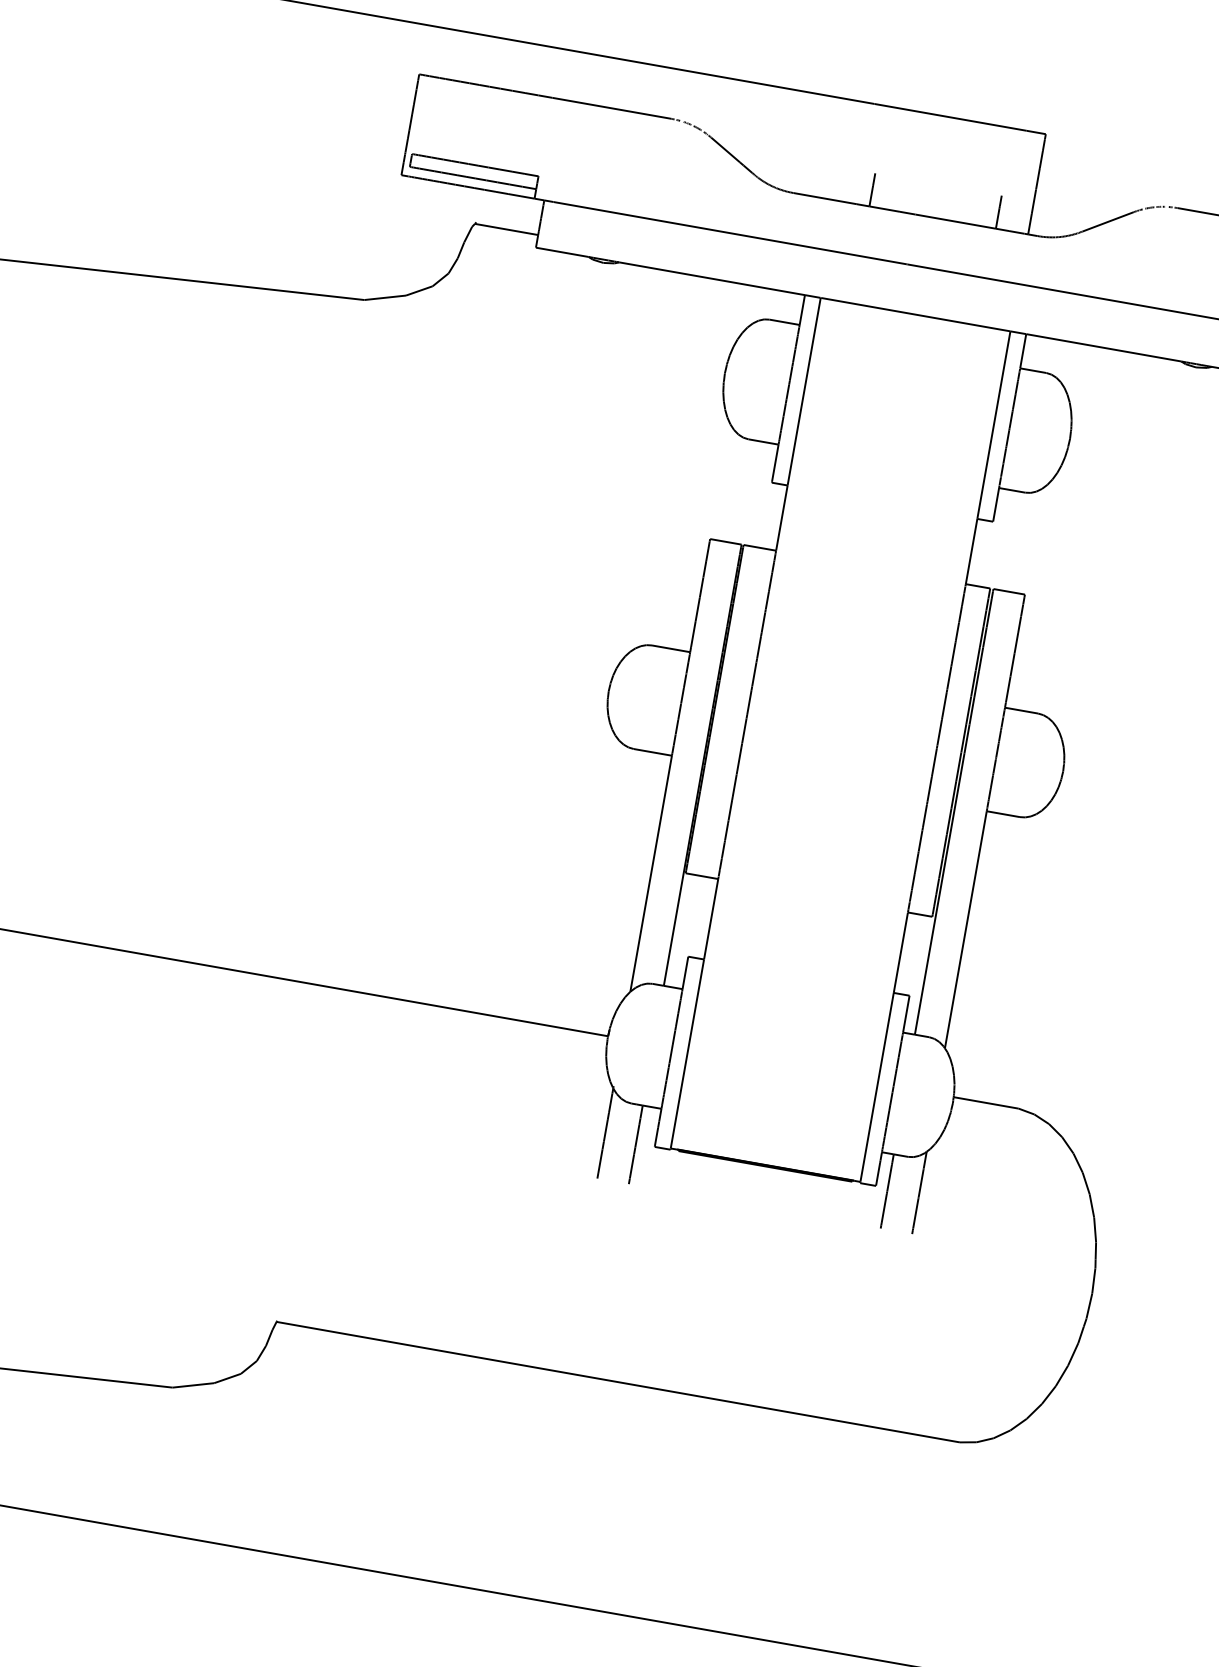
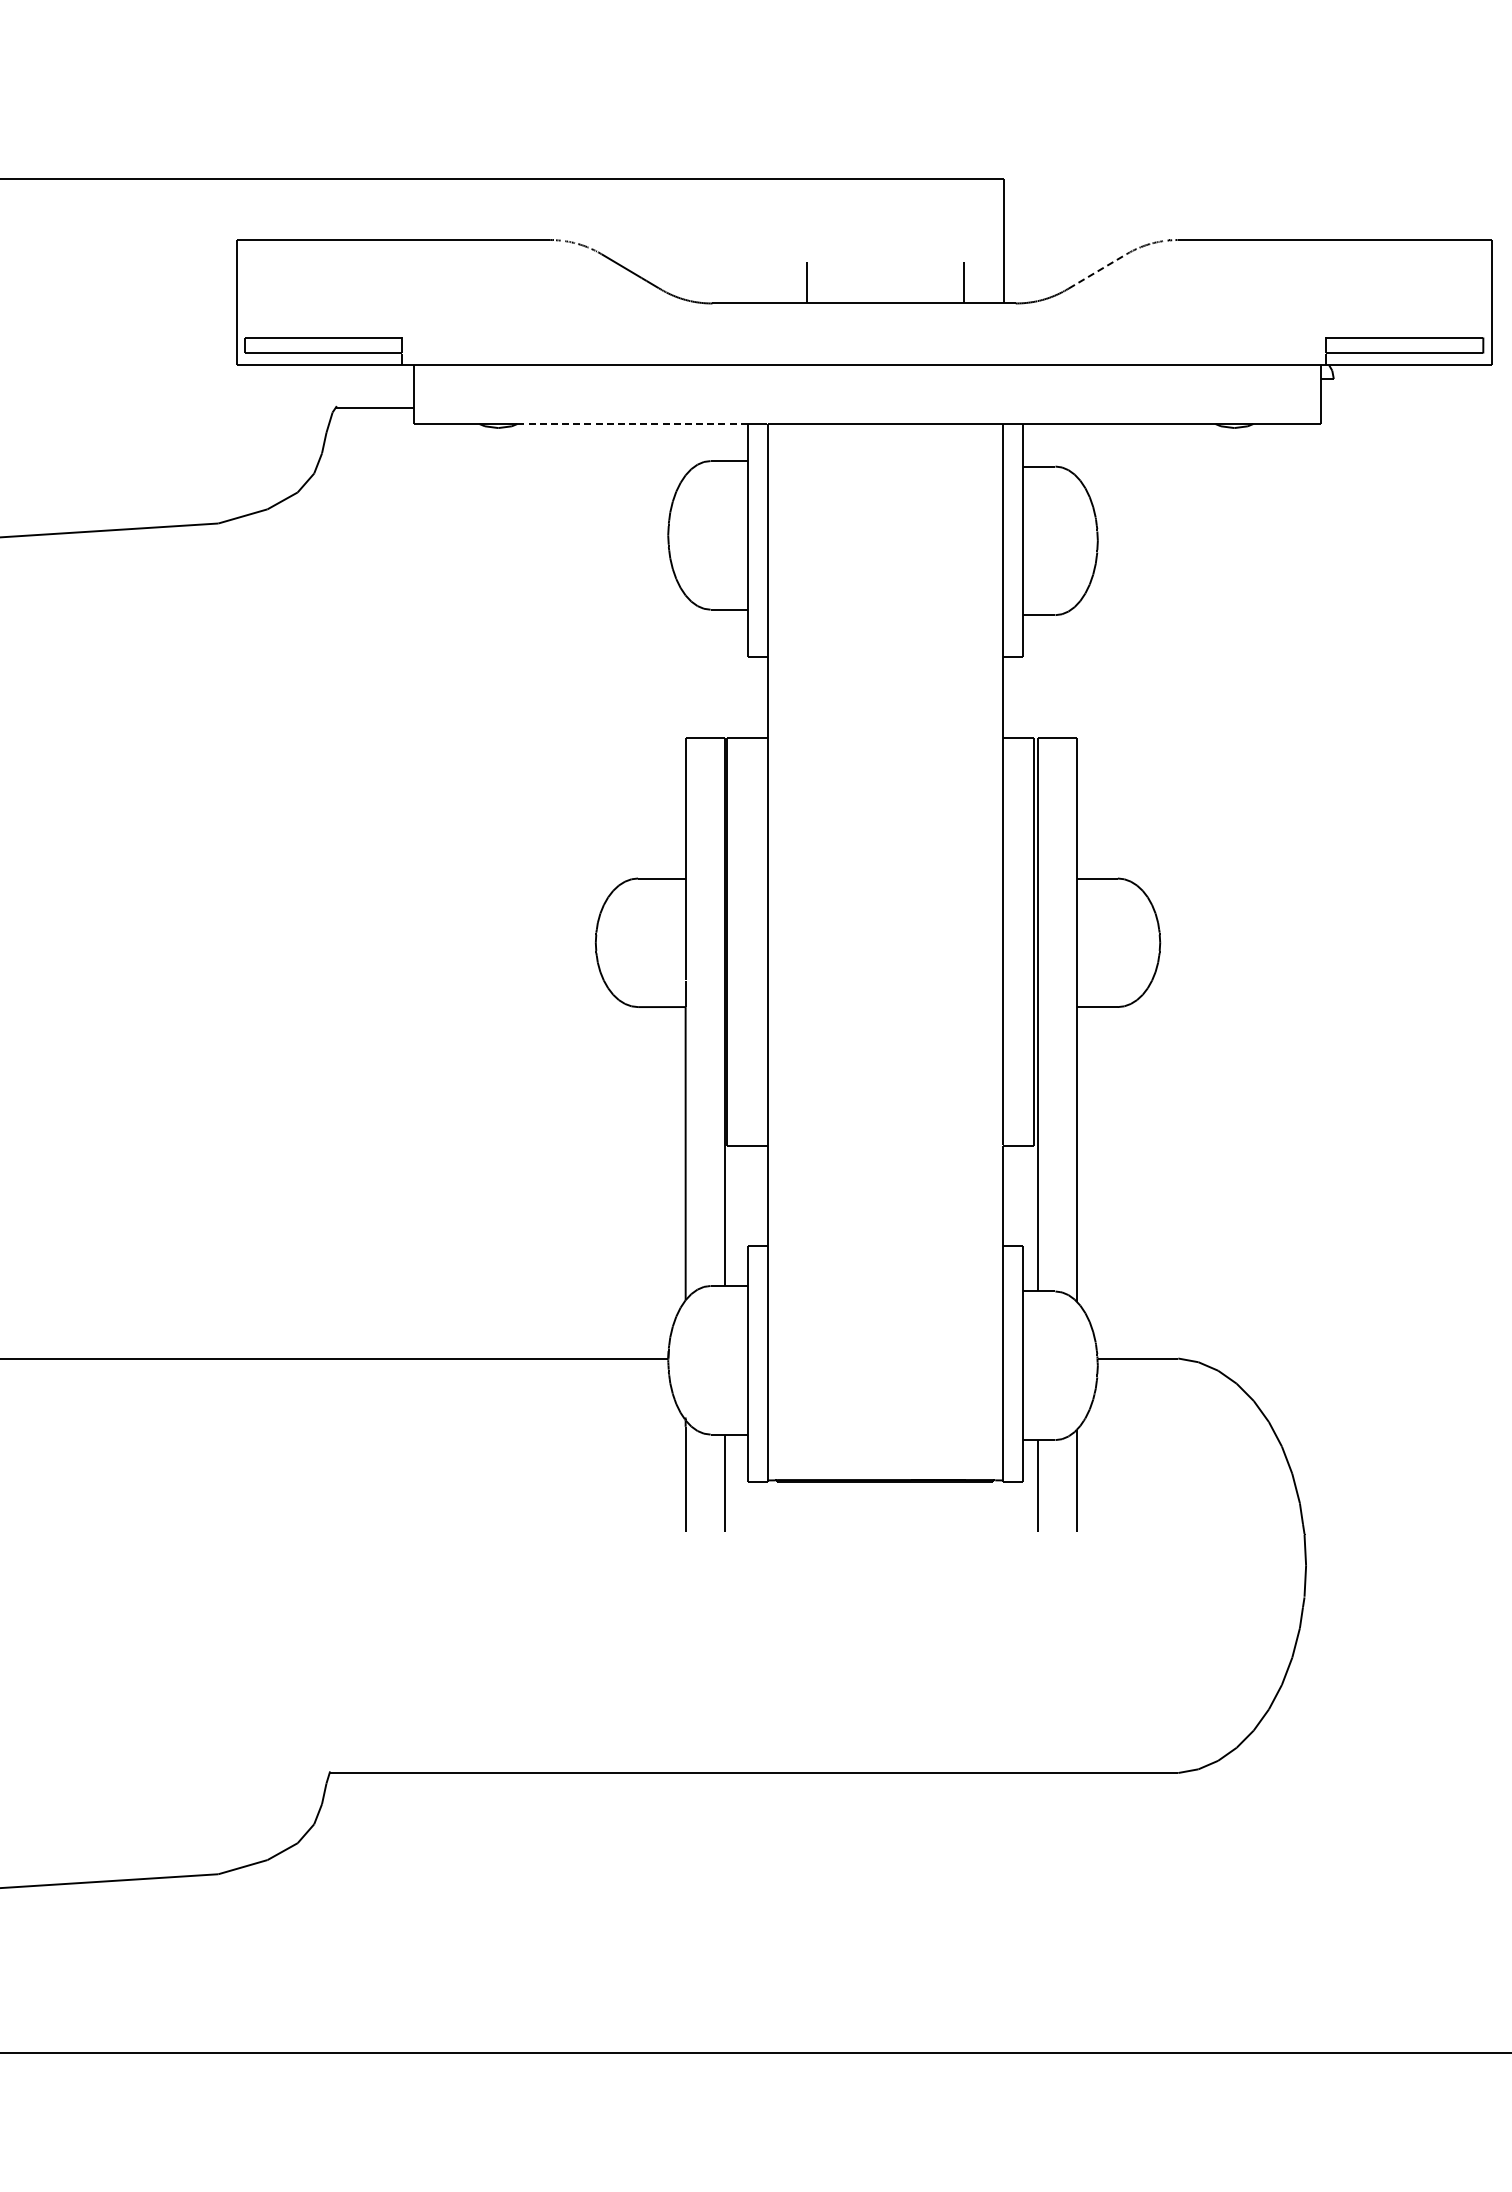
line: (1108, 222) -> (1098, 271), solid -> dashed
line: (712, 279) -> (633, 424), solid -> dashed

